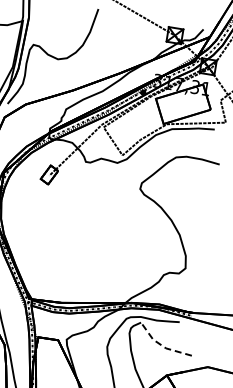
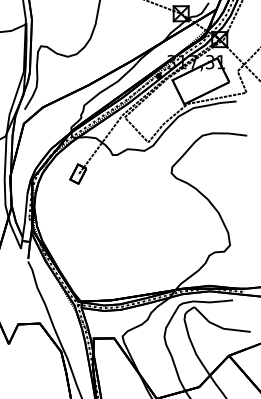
line: (162, 345) -> (219, 326), dashed -> solid

